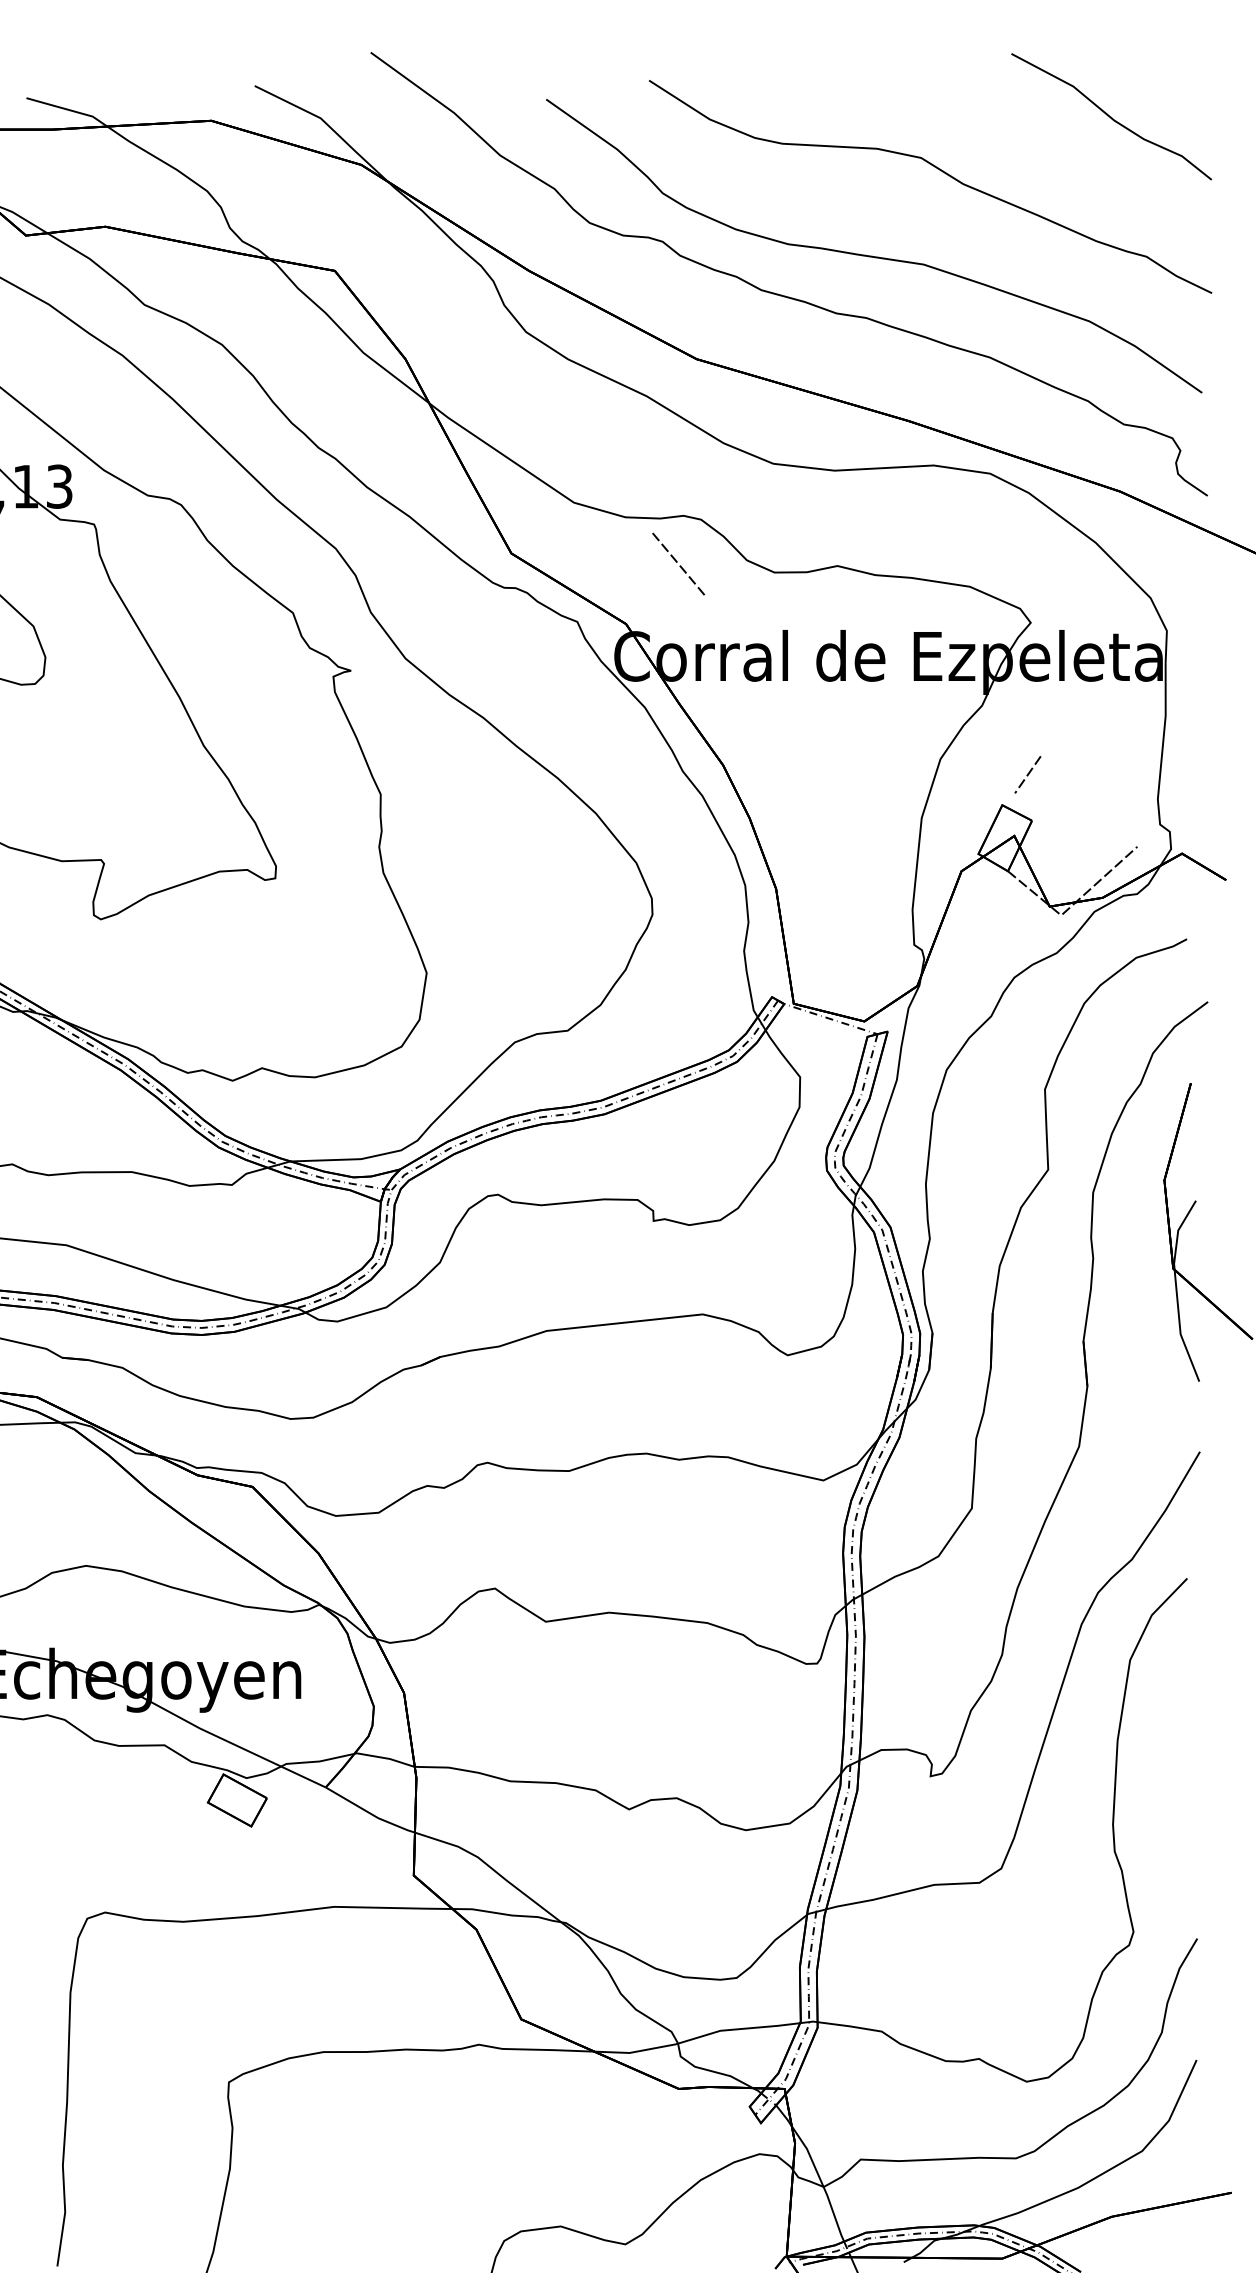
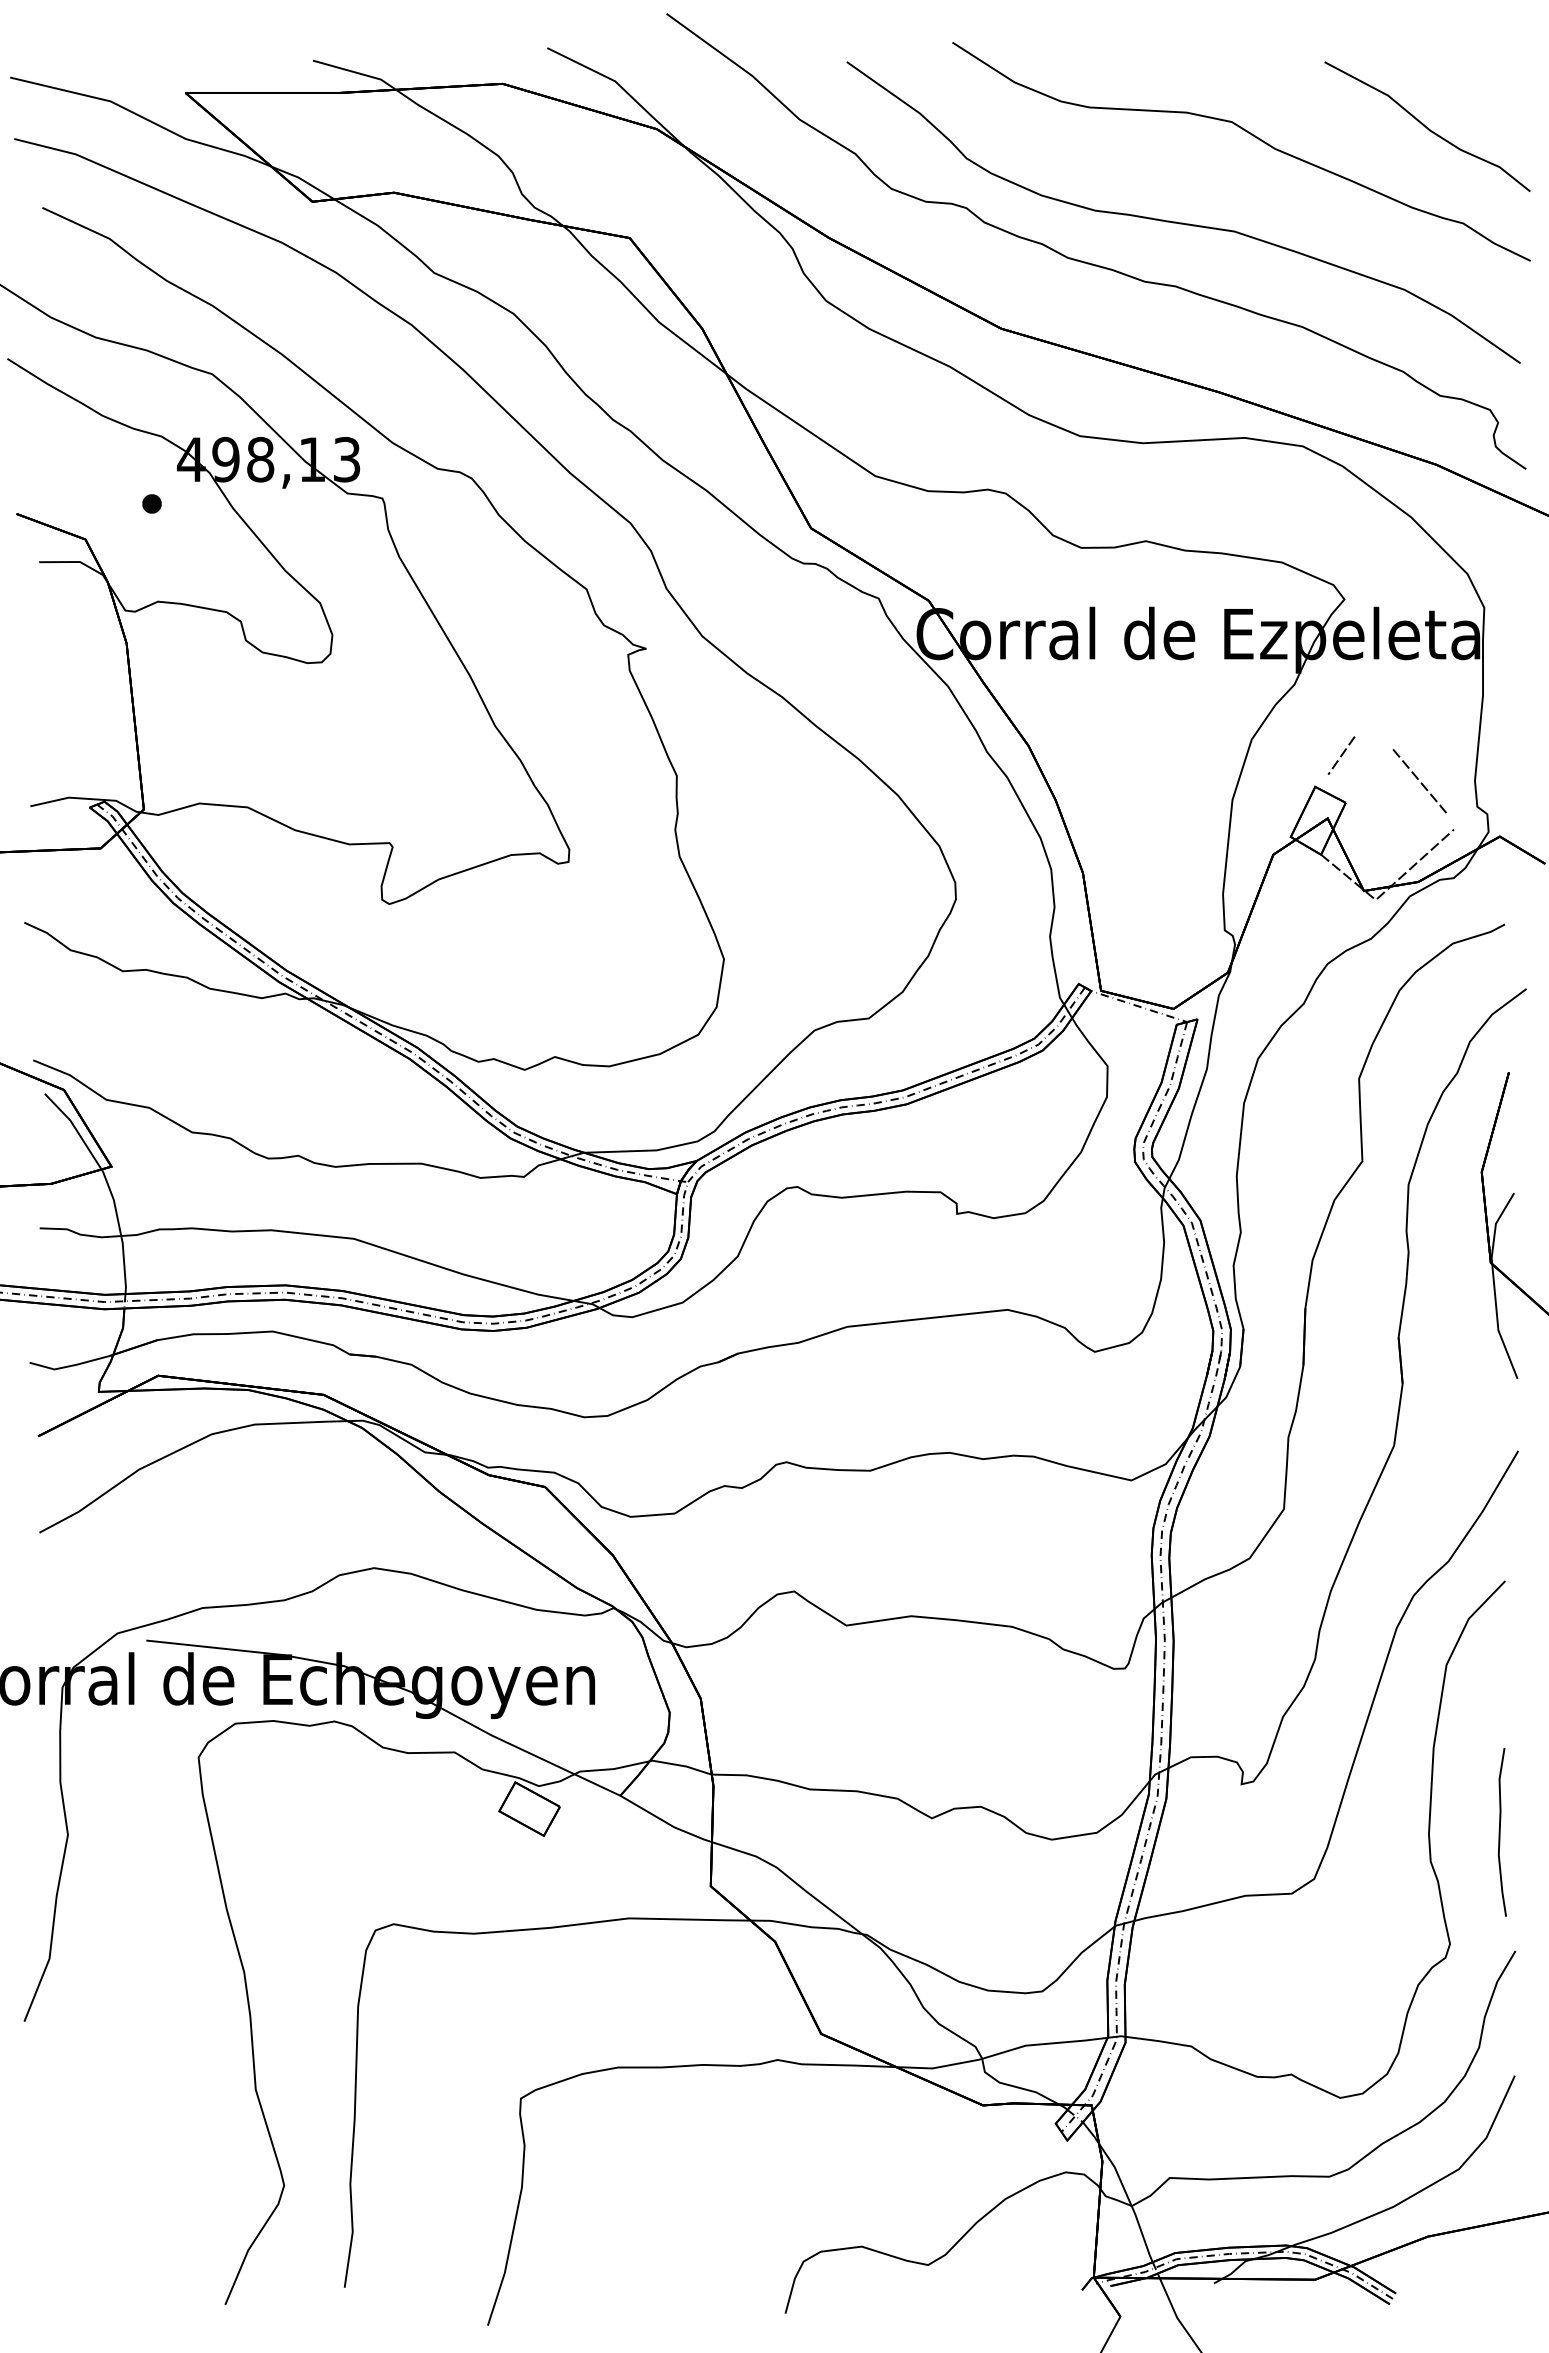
curve: (1110, 116) -> (1426, 126), moved
line: (677, 562) -> (1418, 779), moved
curve: (1182, 1823) -> (1500, 1832), added

